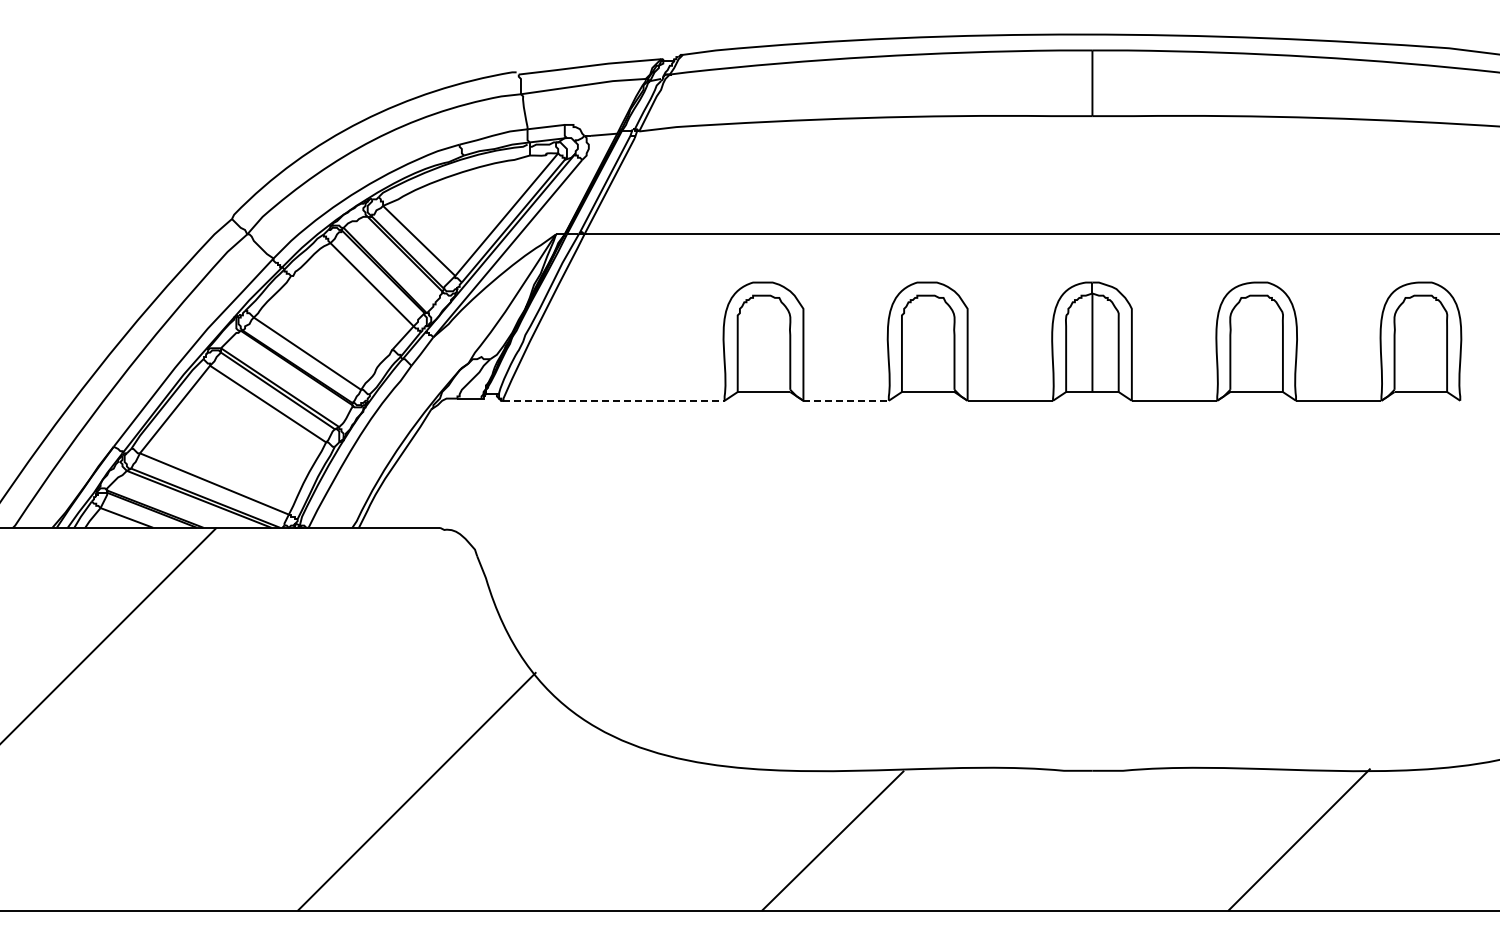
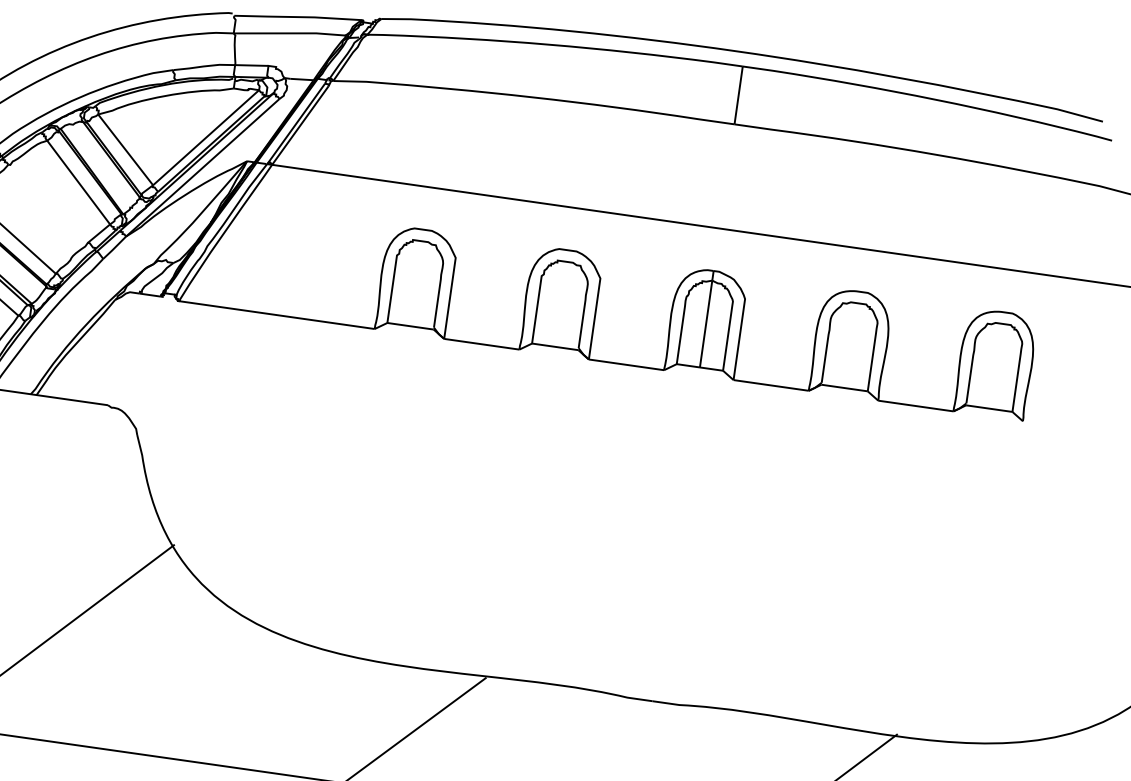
line: (614, 400) -> (277, 314), dashed -> solid
line: (846, 400) -> (482, 344), dashed -> solid

